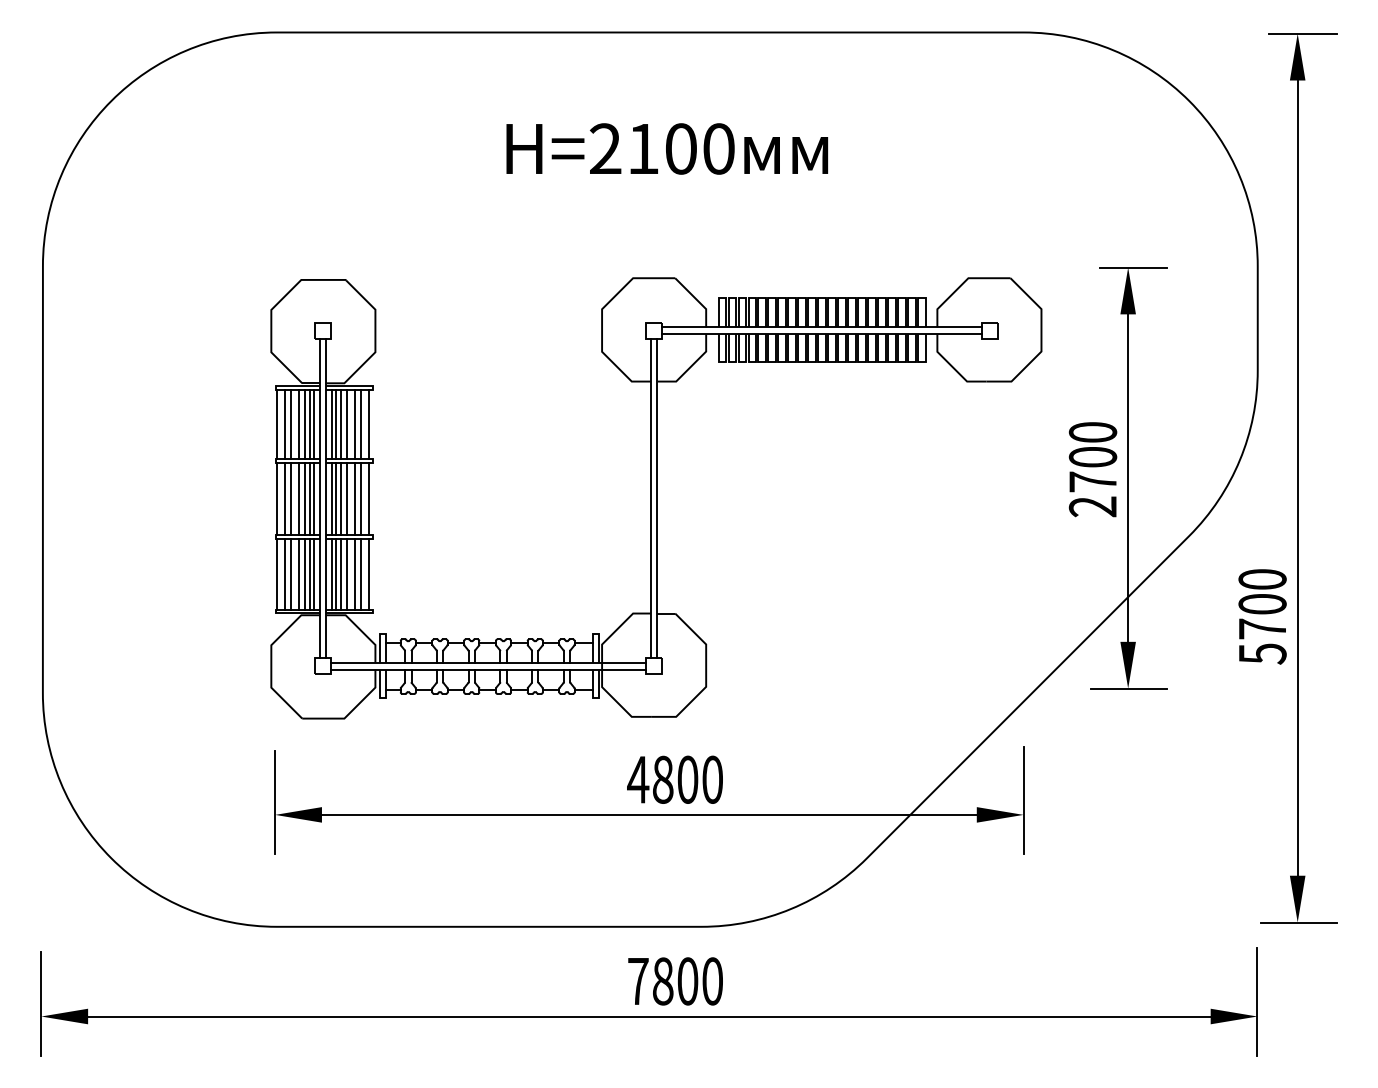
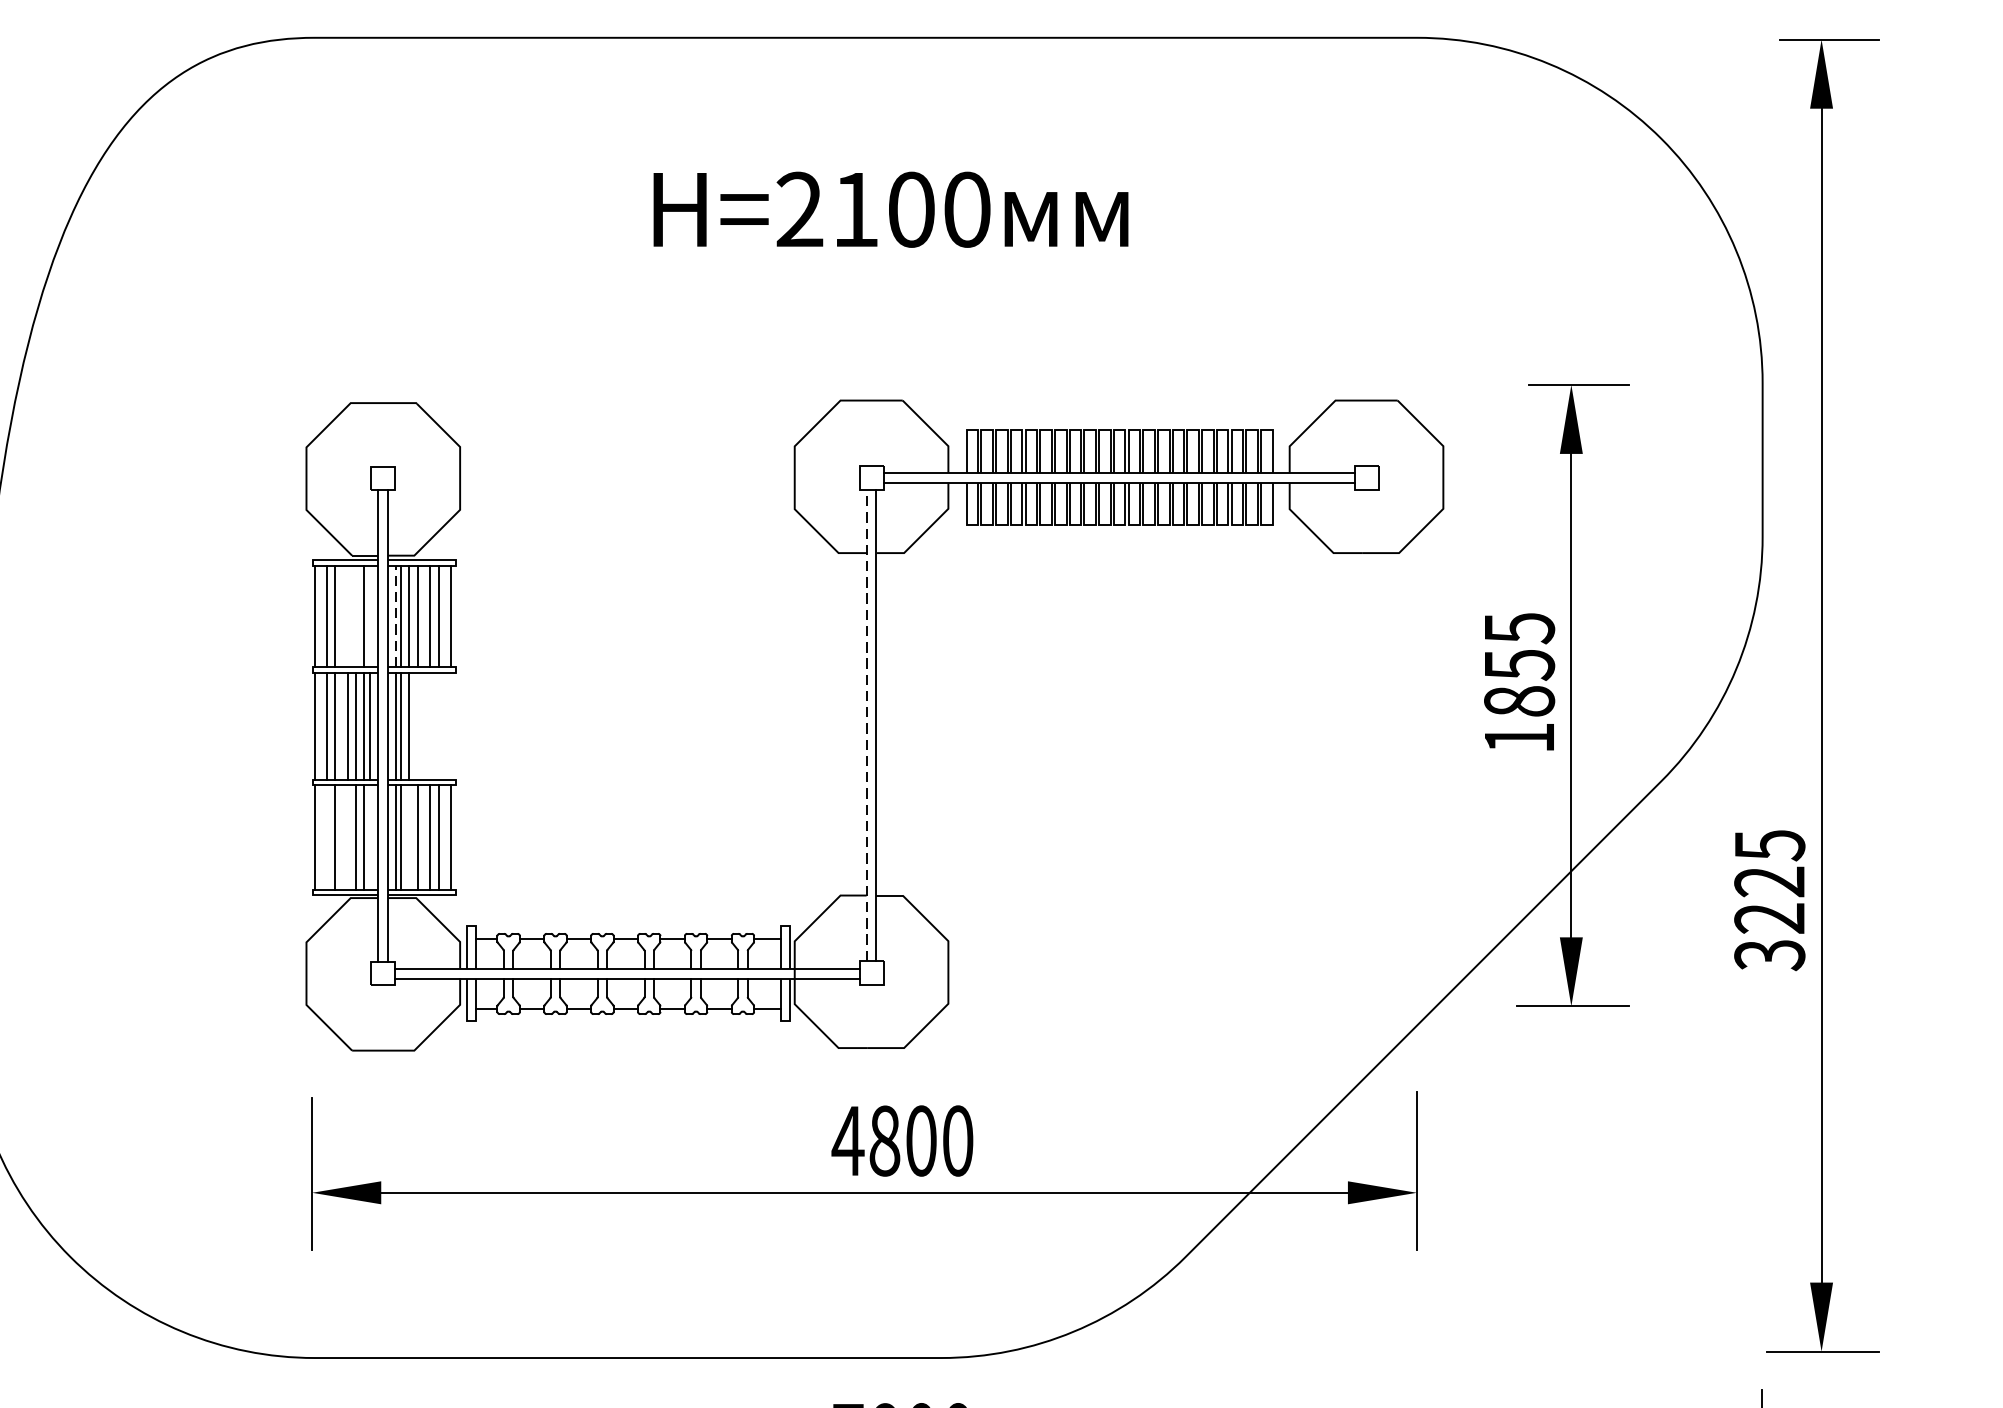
line: (331, 423) -> (395, 615), solid -> dashed
line: (299, 424) -> (348, 616), removed
line: (305, 424) -> (356, 616), removed
line: (314, 424) -> (370, 616), removed
text: (1092, 469) -> (1518, 682), 2700 -> 1855
line: (346, 498) -> (417, 725), removed
line: (355, 498) -> (430, 725), removed
line: (361, 498) -> (439, 725), removed
line: (369, 498) -> (451, 725), removed
line: (650, 498) -> (866, 725), solid -> dashed
line: (284, 573) -> (325, 836), removed
line: (299, 573) -> (348, 836), removed
line: (314, 573) -> (370, 836), removed
line: (340, 573) -> (408, 836), removed
text: (1262, 616) -> (1769, 899), 5700 -> 3225

